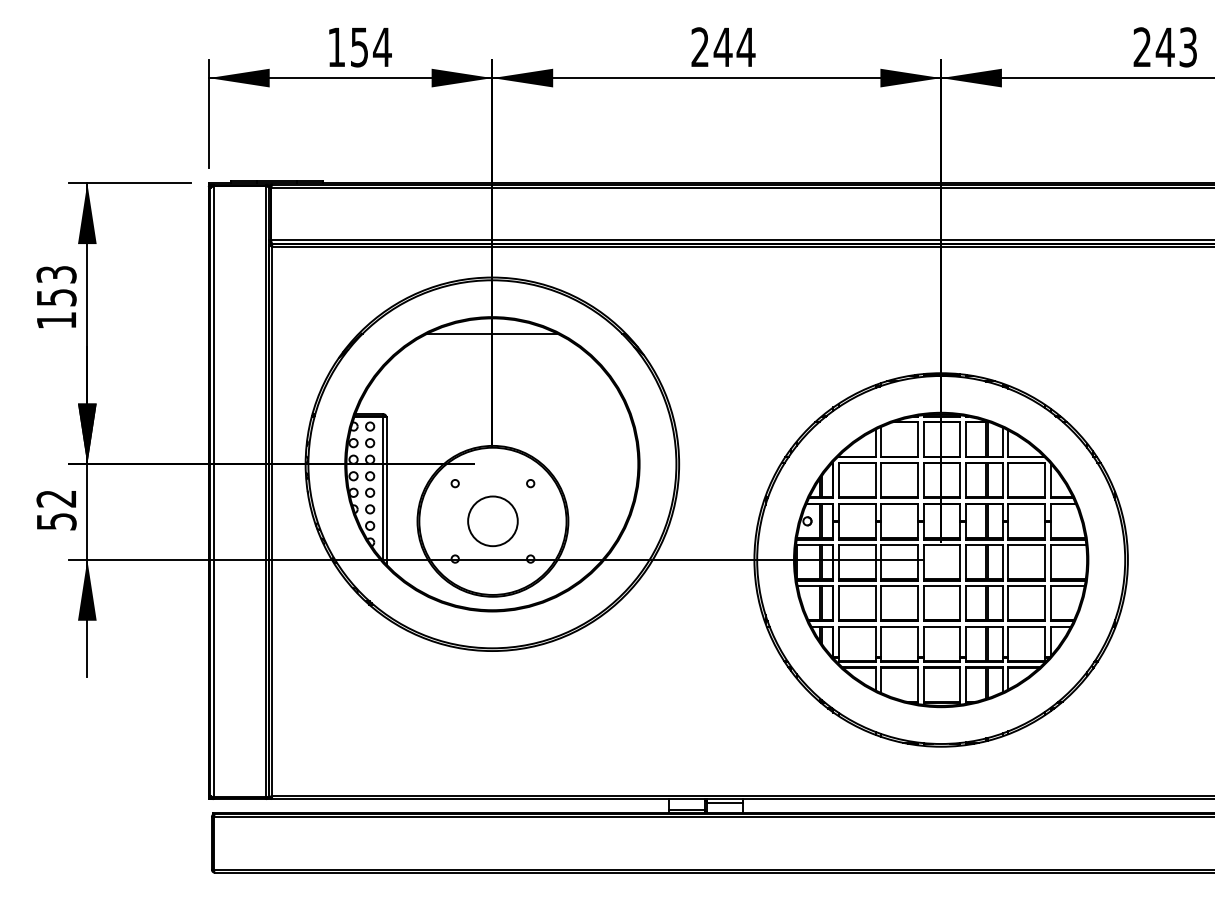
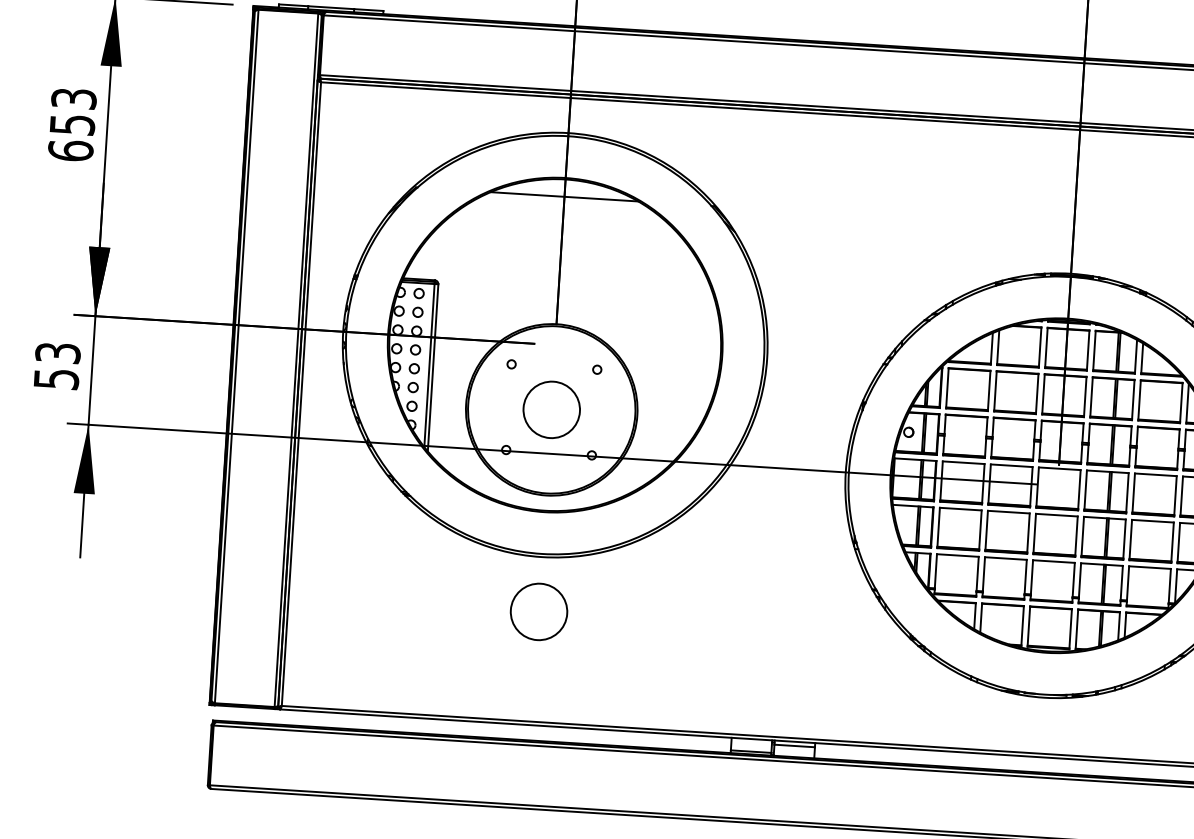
text: (56, 320) -> (70, 150), 153 -> 653
text: (56, 498) -> (57, 352), 52 -> 53
circle: (492, 699) -> (538, 612), added

